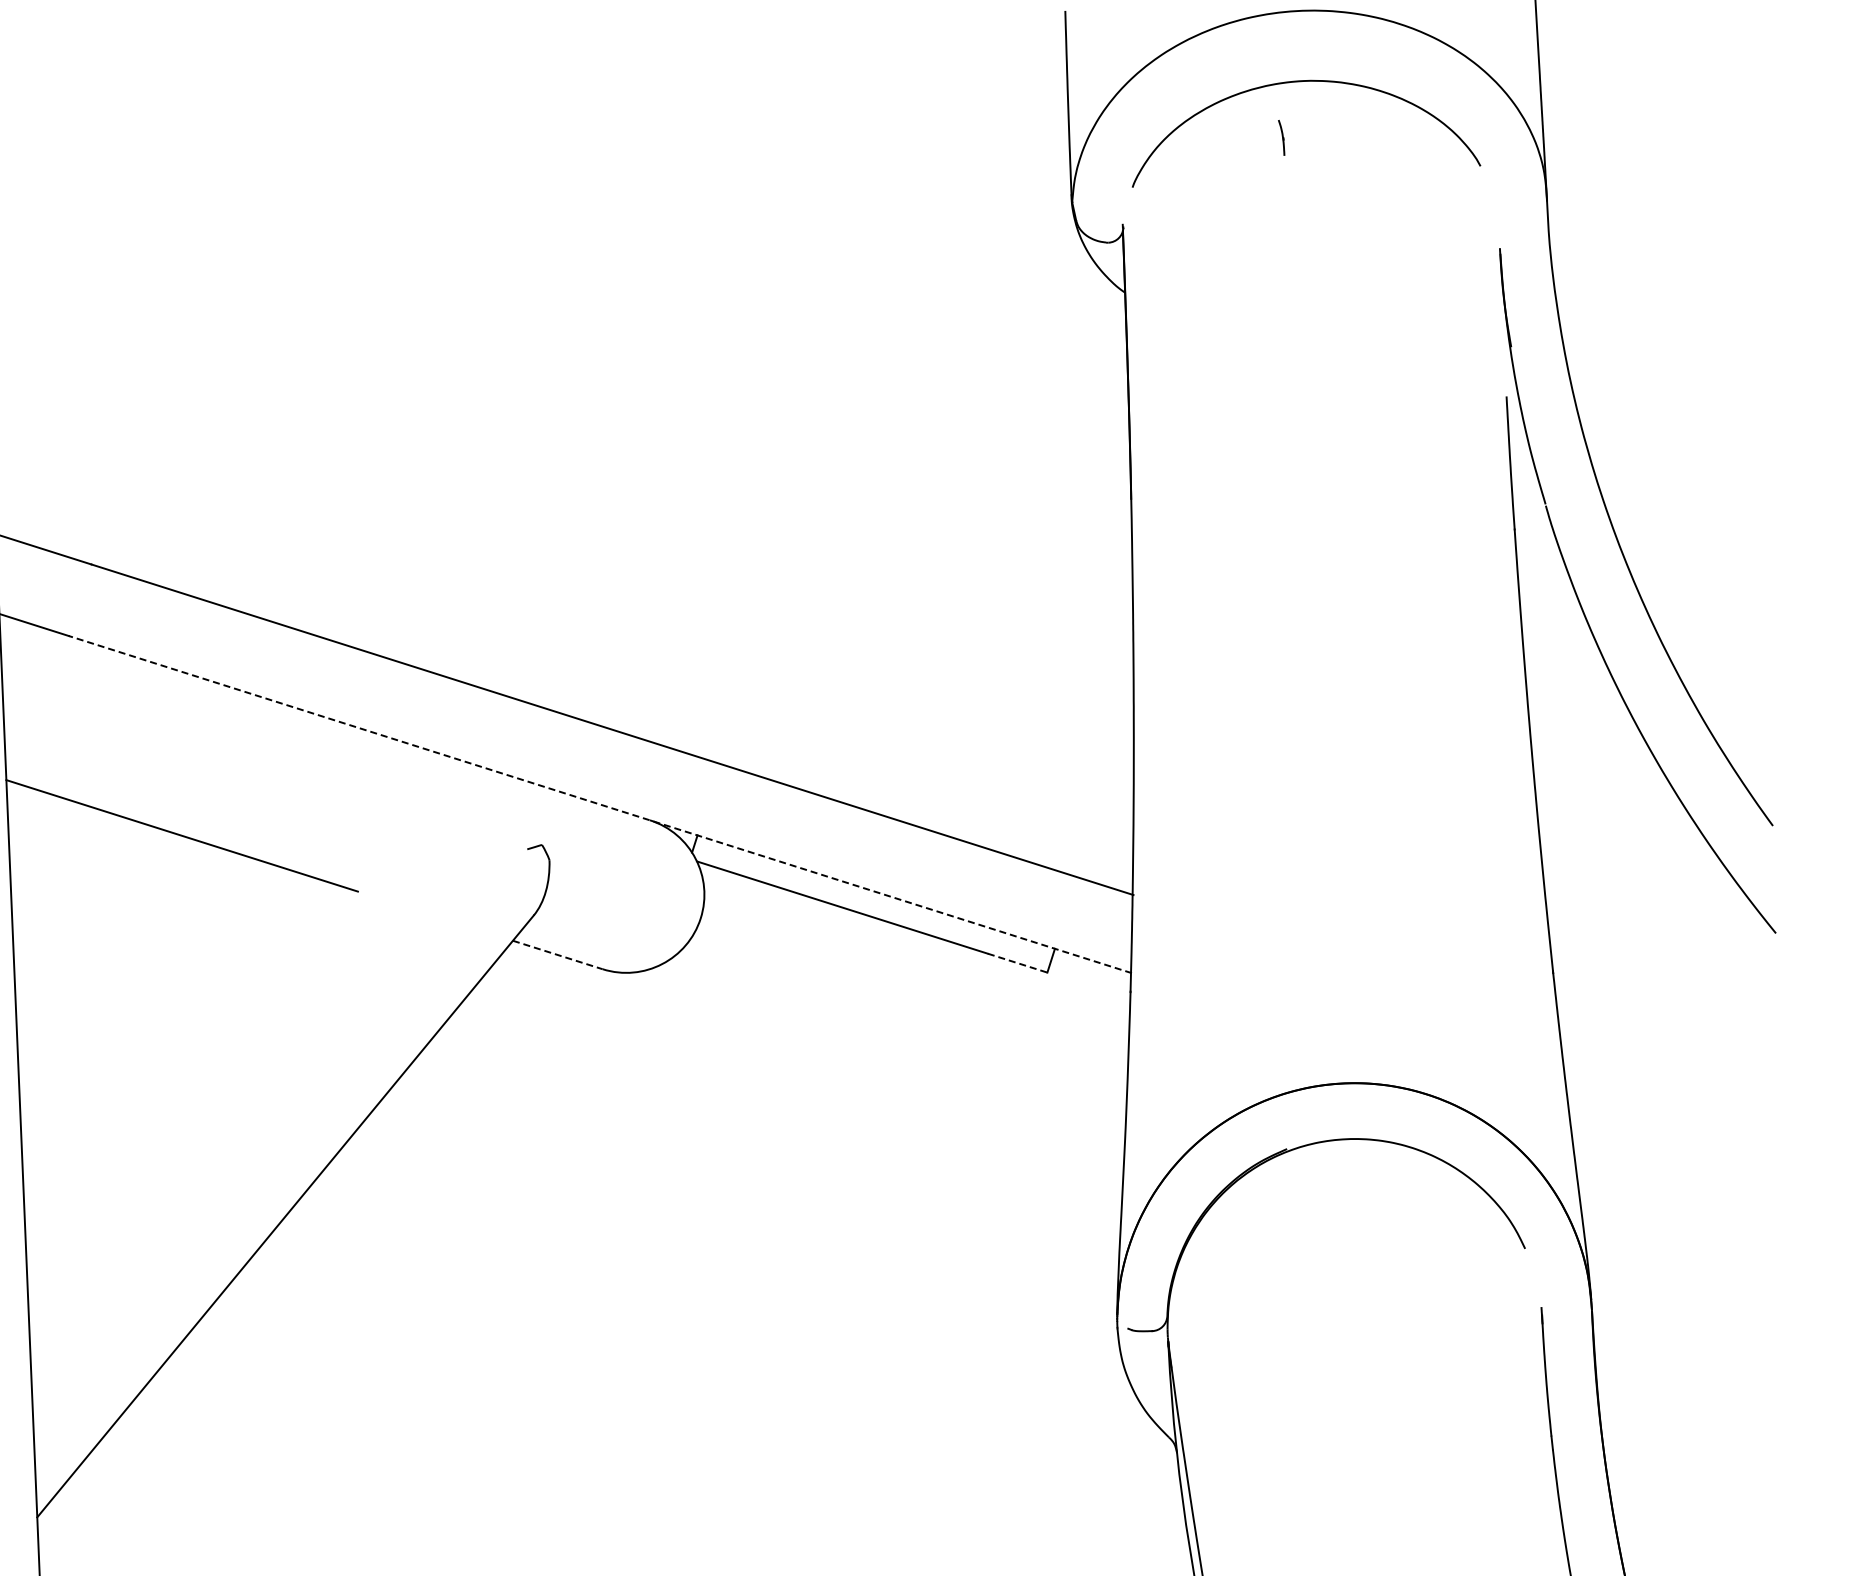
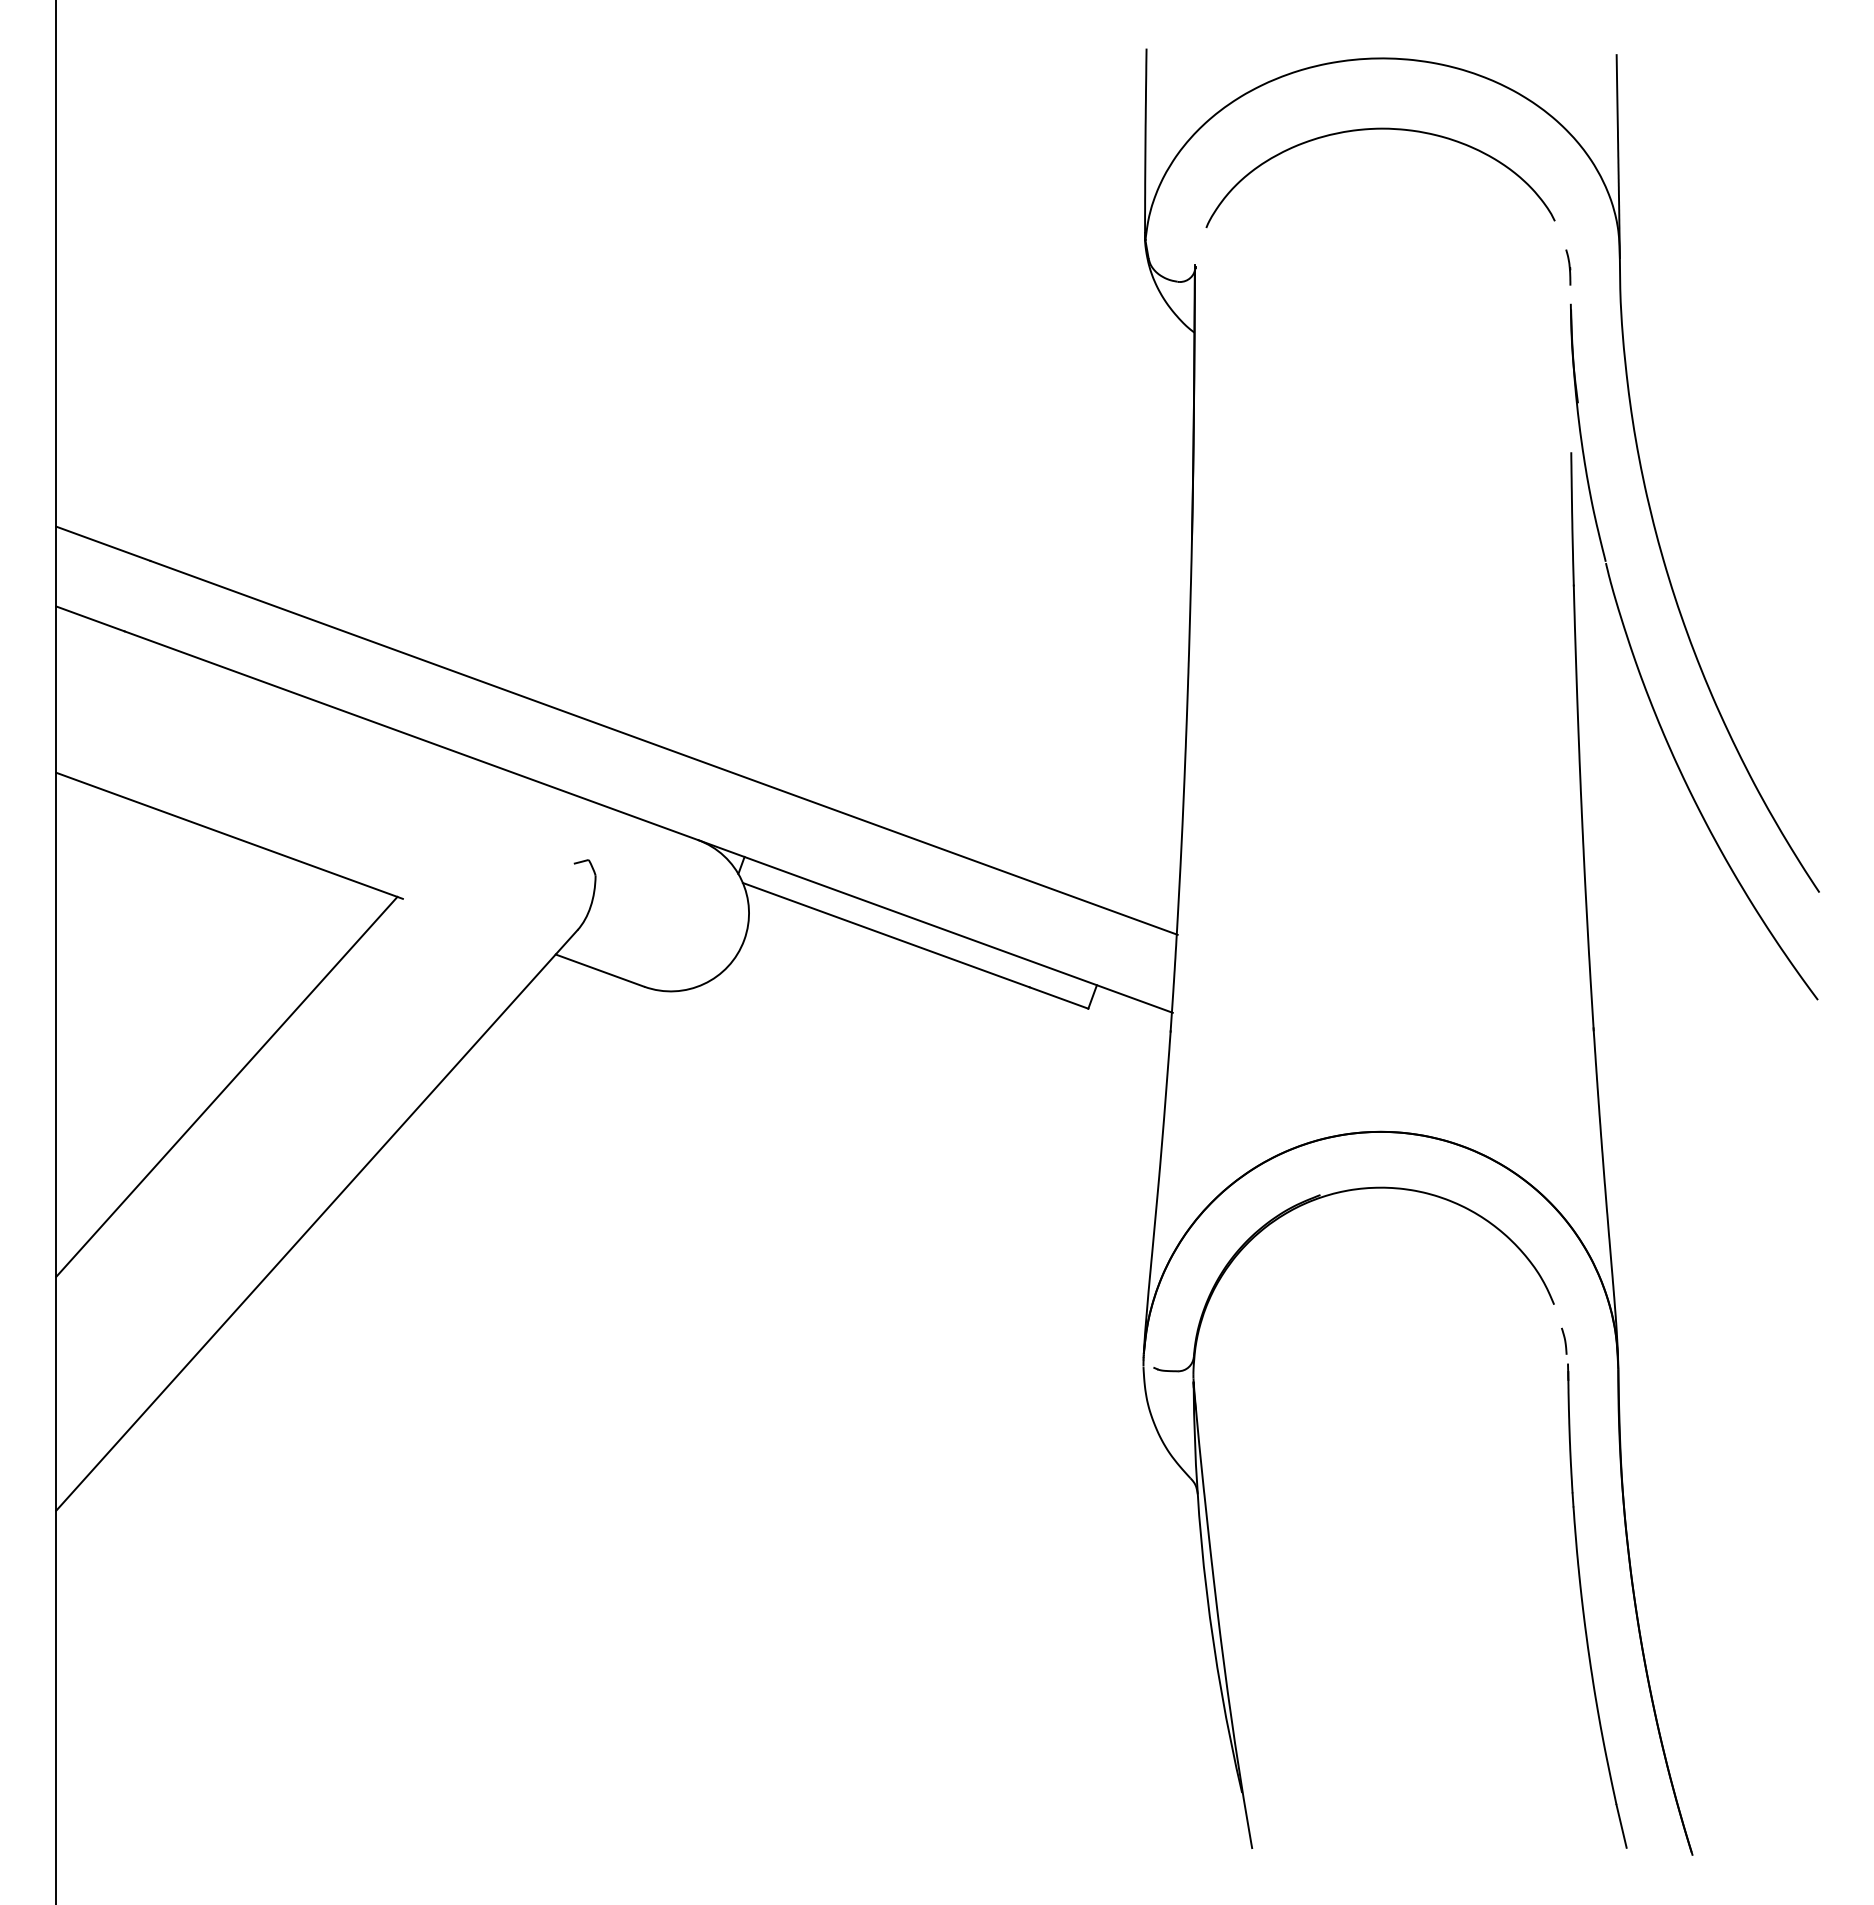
part: (1281, 137) -> (1568, 267), moved
line: (600, 804) -> (648, 822), dashed -> solid
line: (558, 954) -> (600, 970), dashed -> solid
line: (1018, 963) -> (1059, 998), dashed -> solid
line: (189, 1086) -> (226, 1086), added
curve: (1537, 1284) -> (1564, 1340), added

